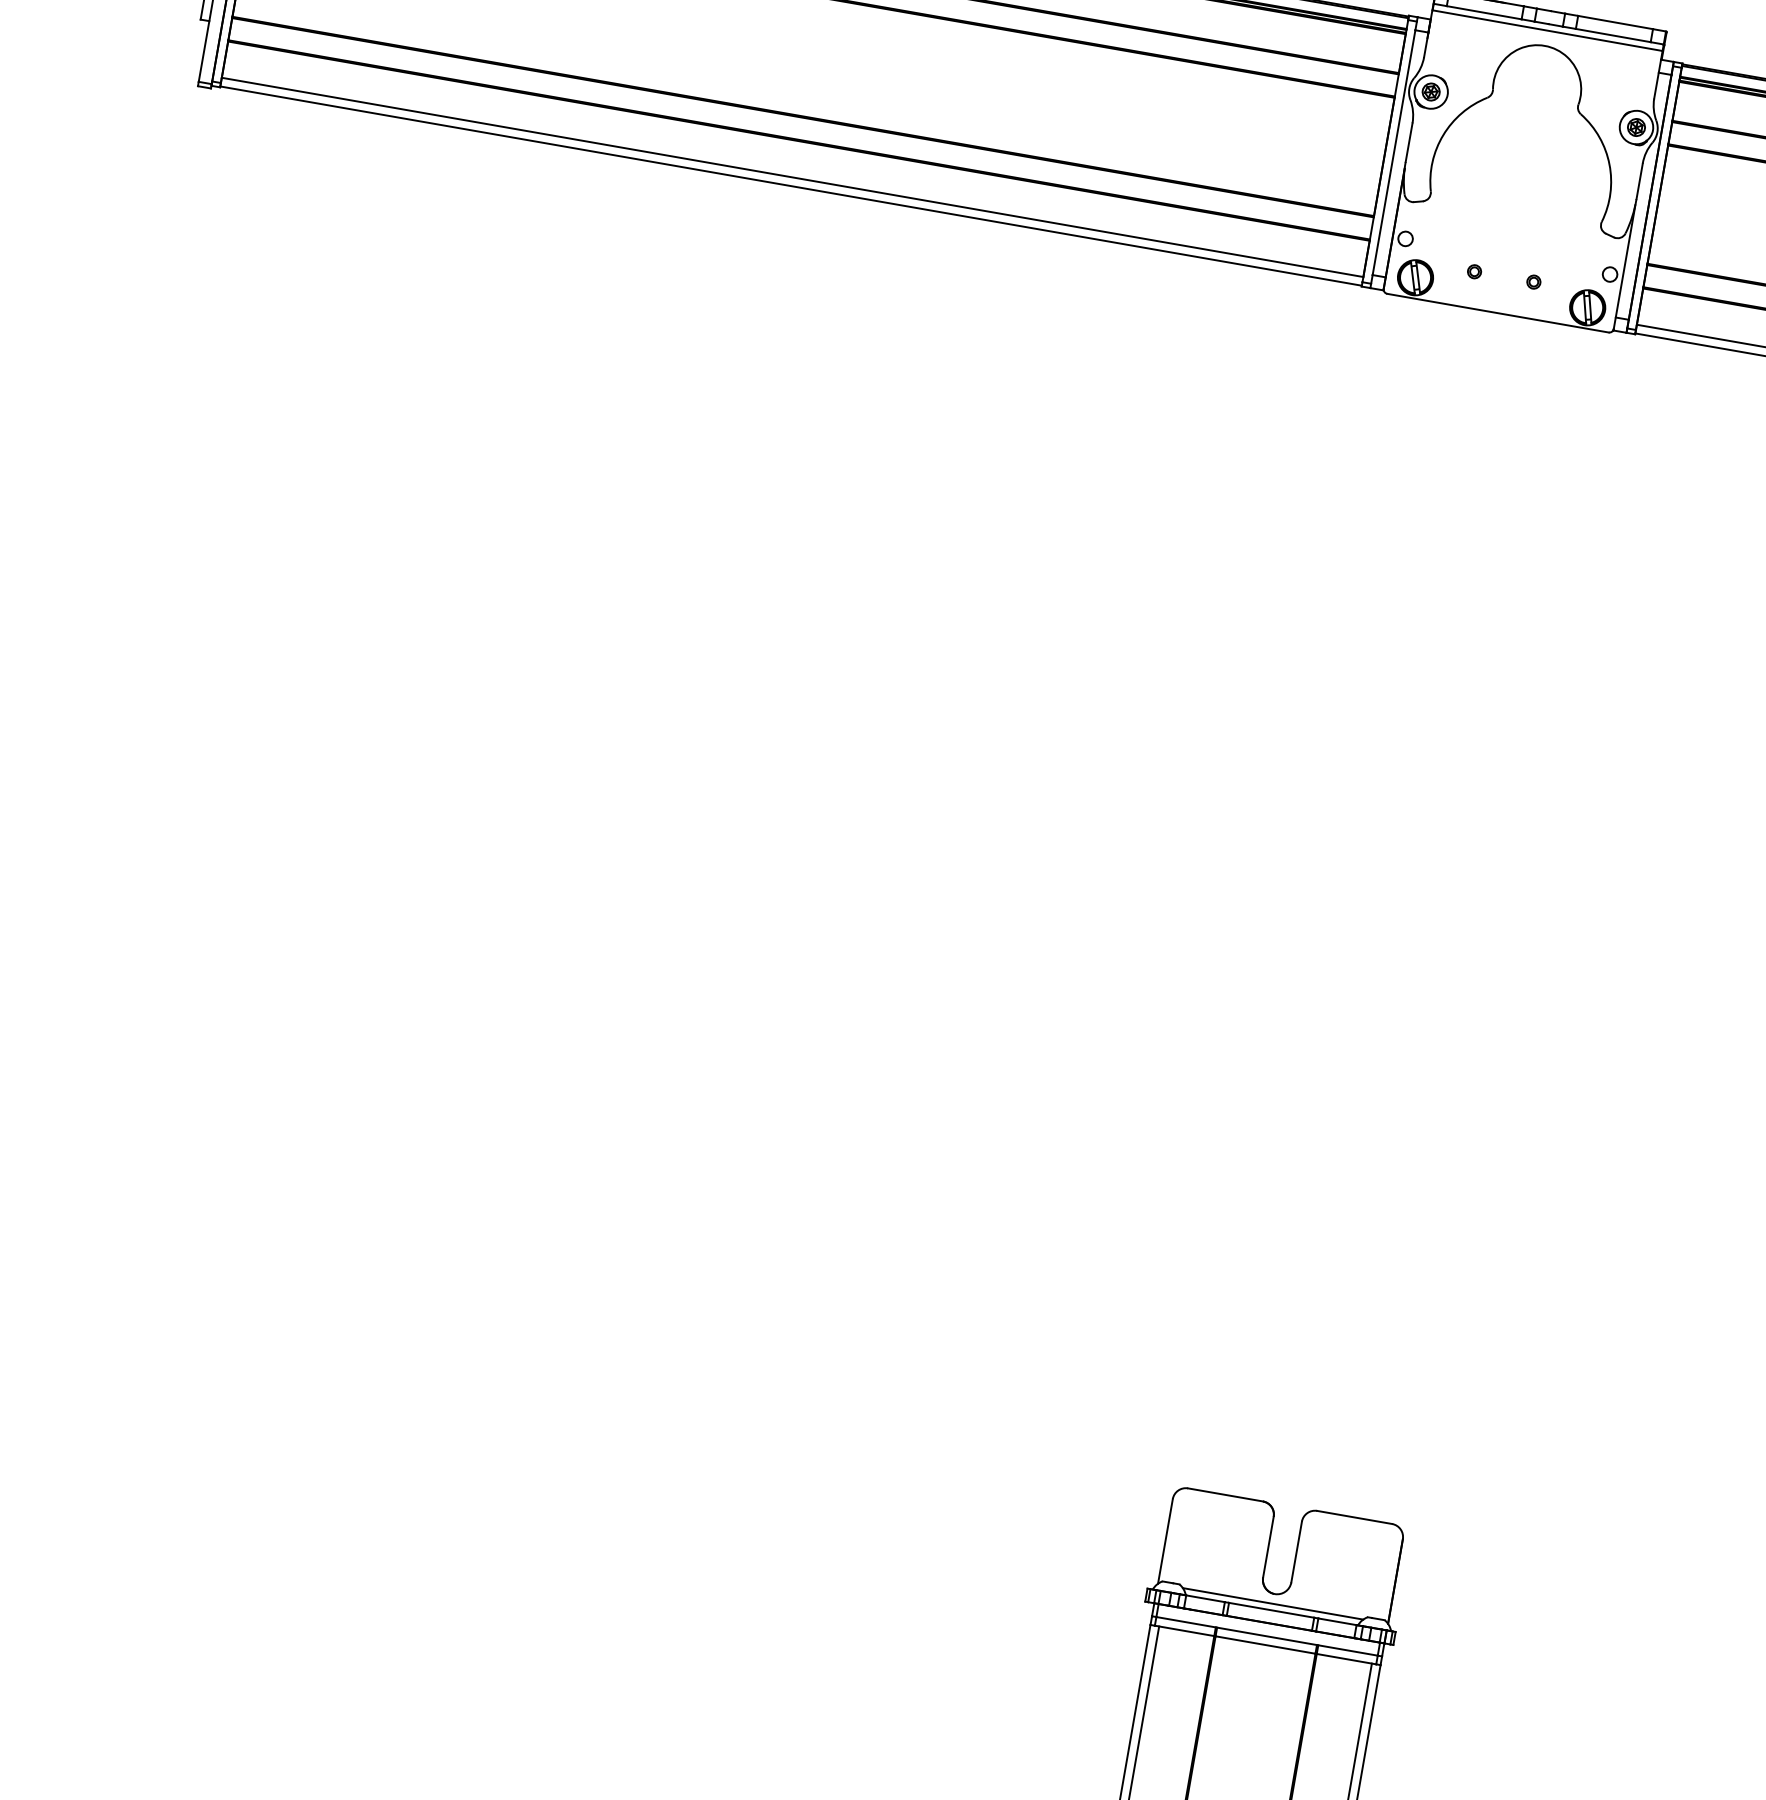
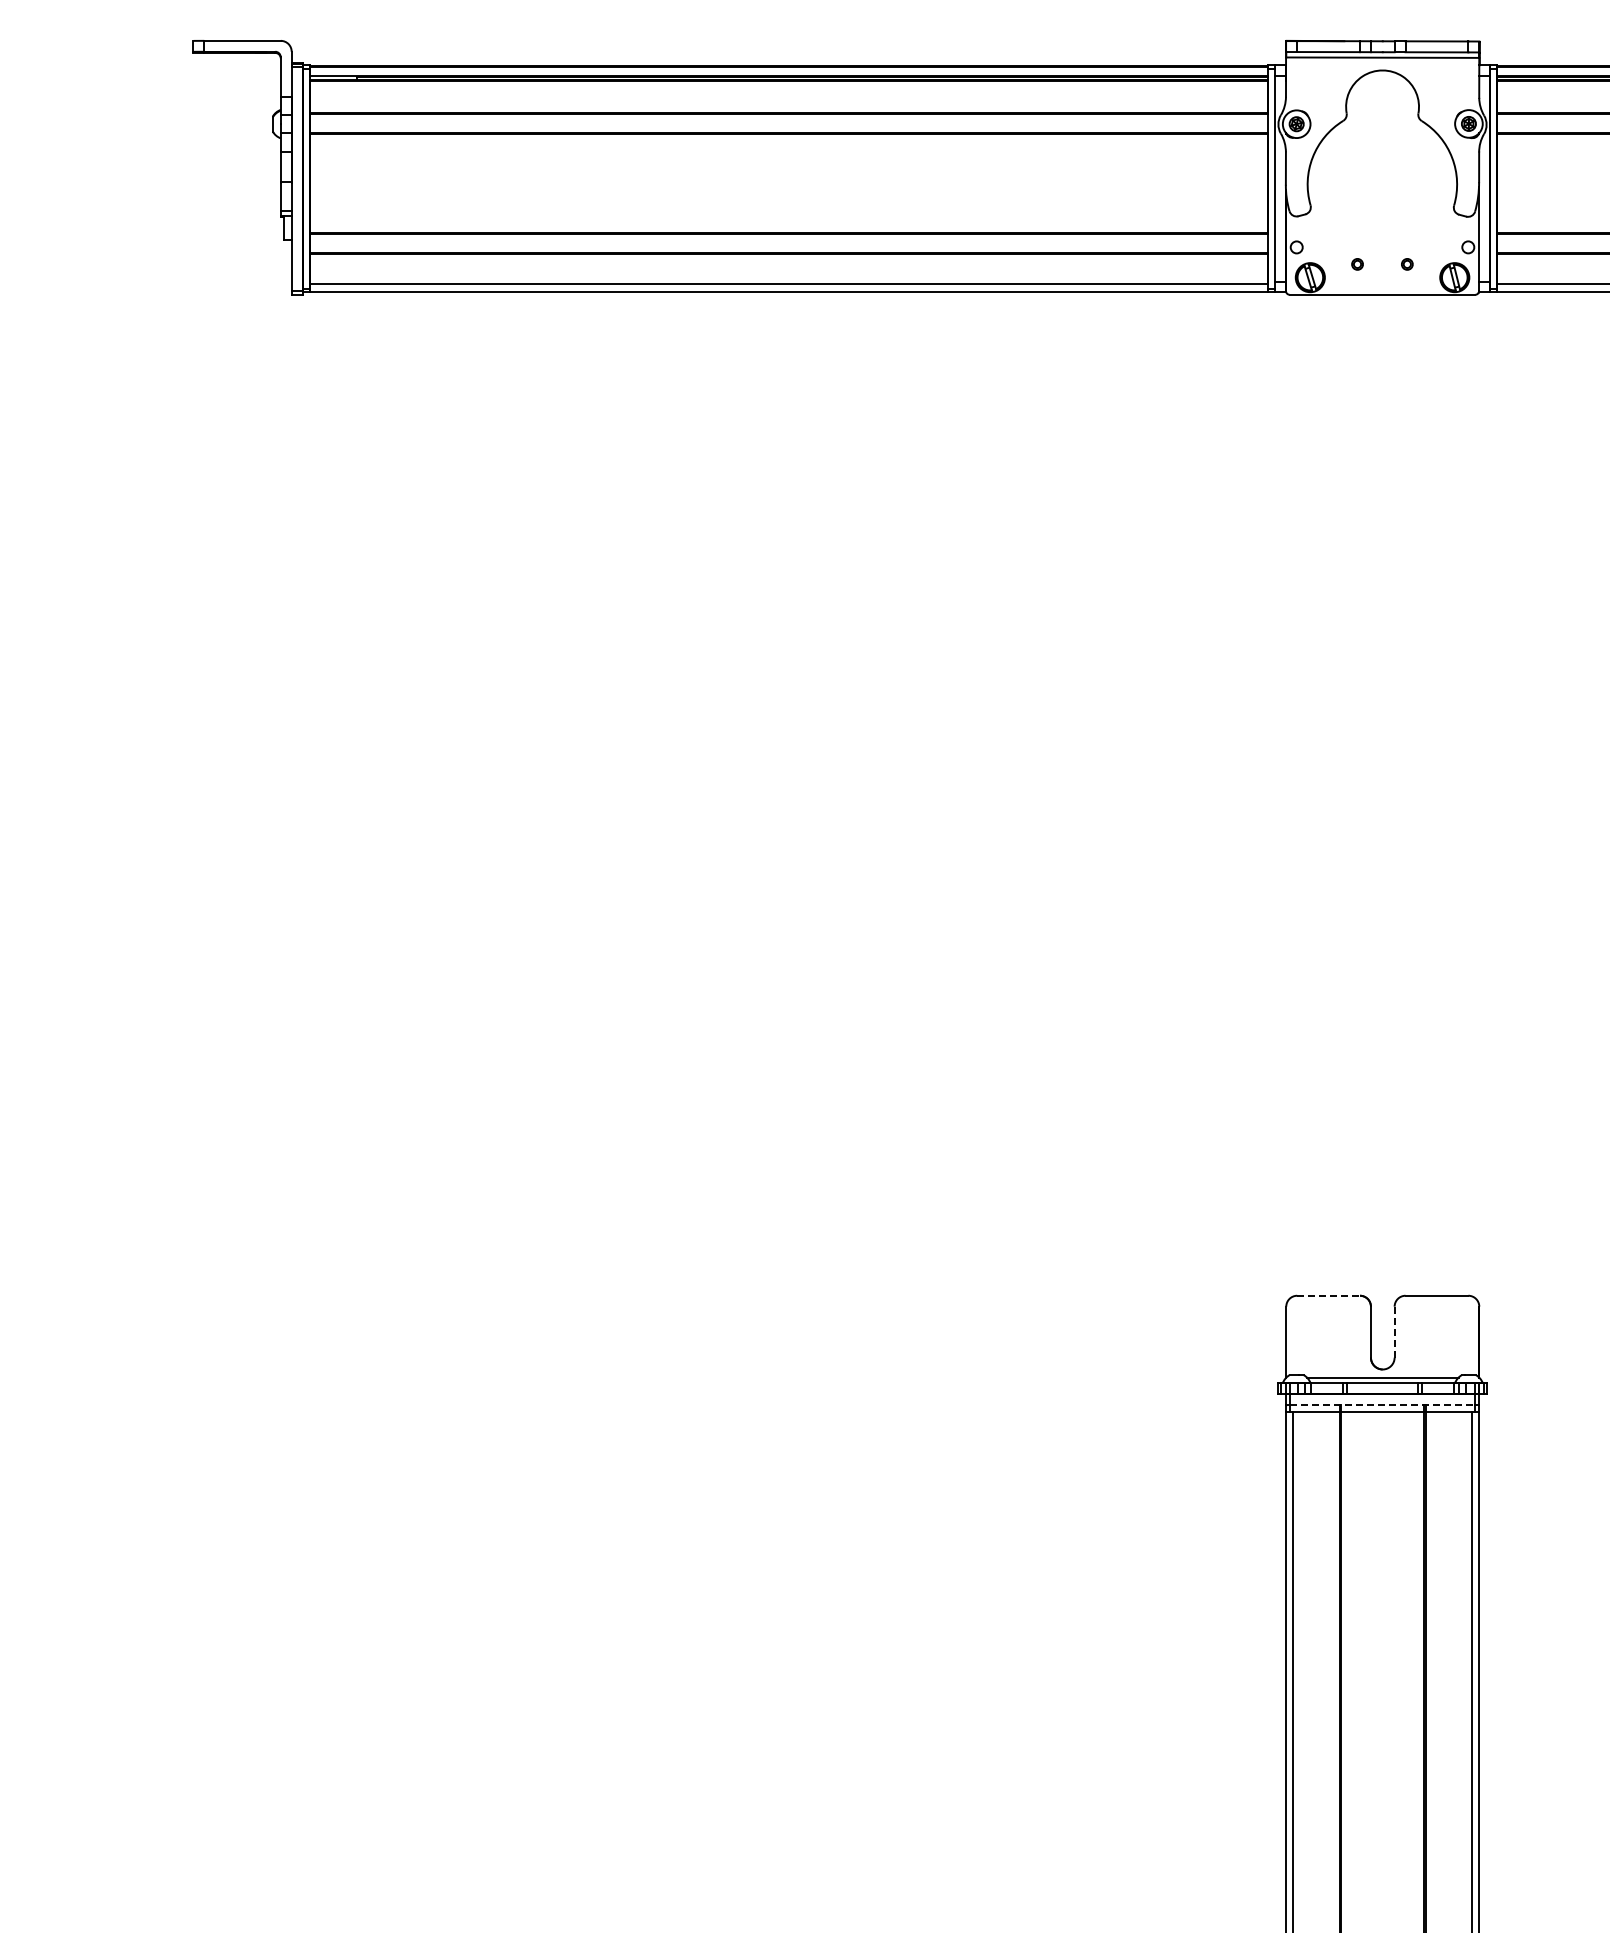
line: (1226, 1494) -> (1329, 1295), solid -> dashed
line: (1296, 1551) -> (1394, 1331), solid -> dashed
line: (1266, 1636) -> (1382, 1405), solid -> dashed

